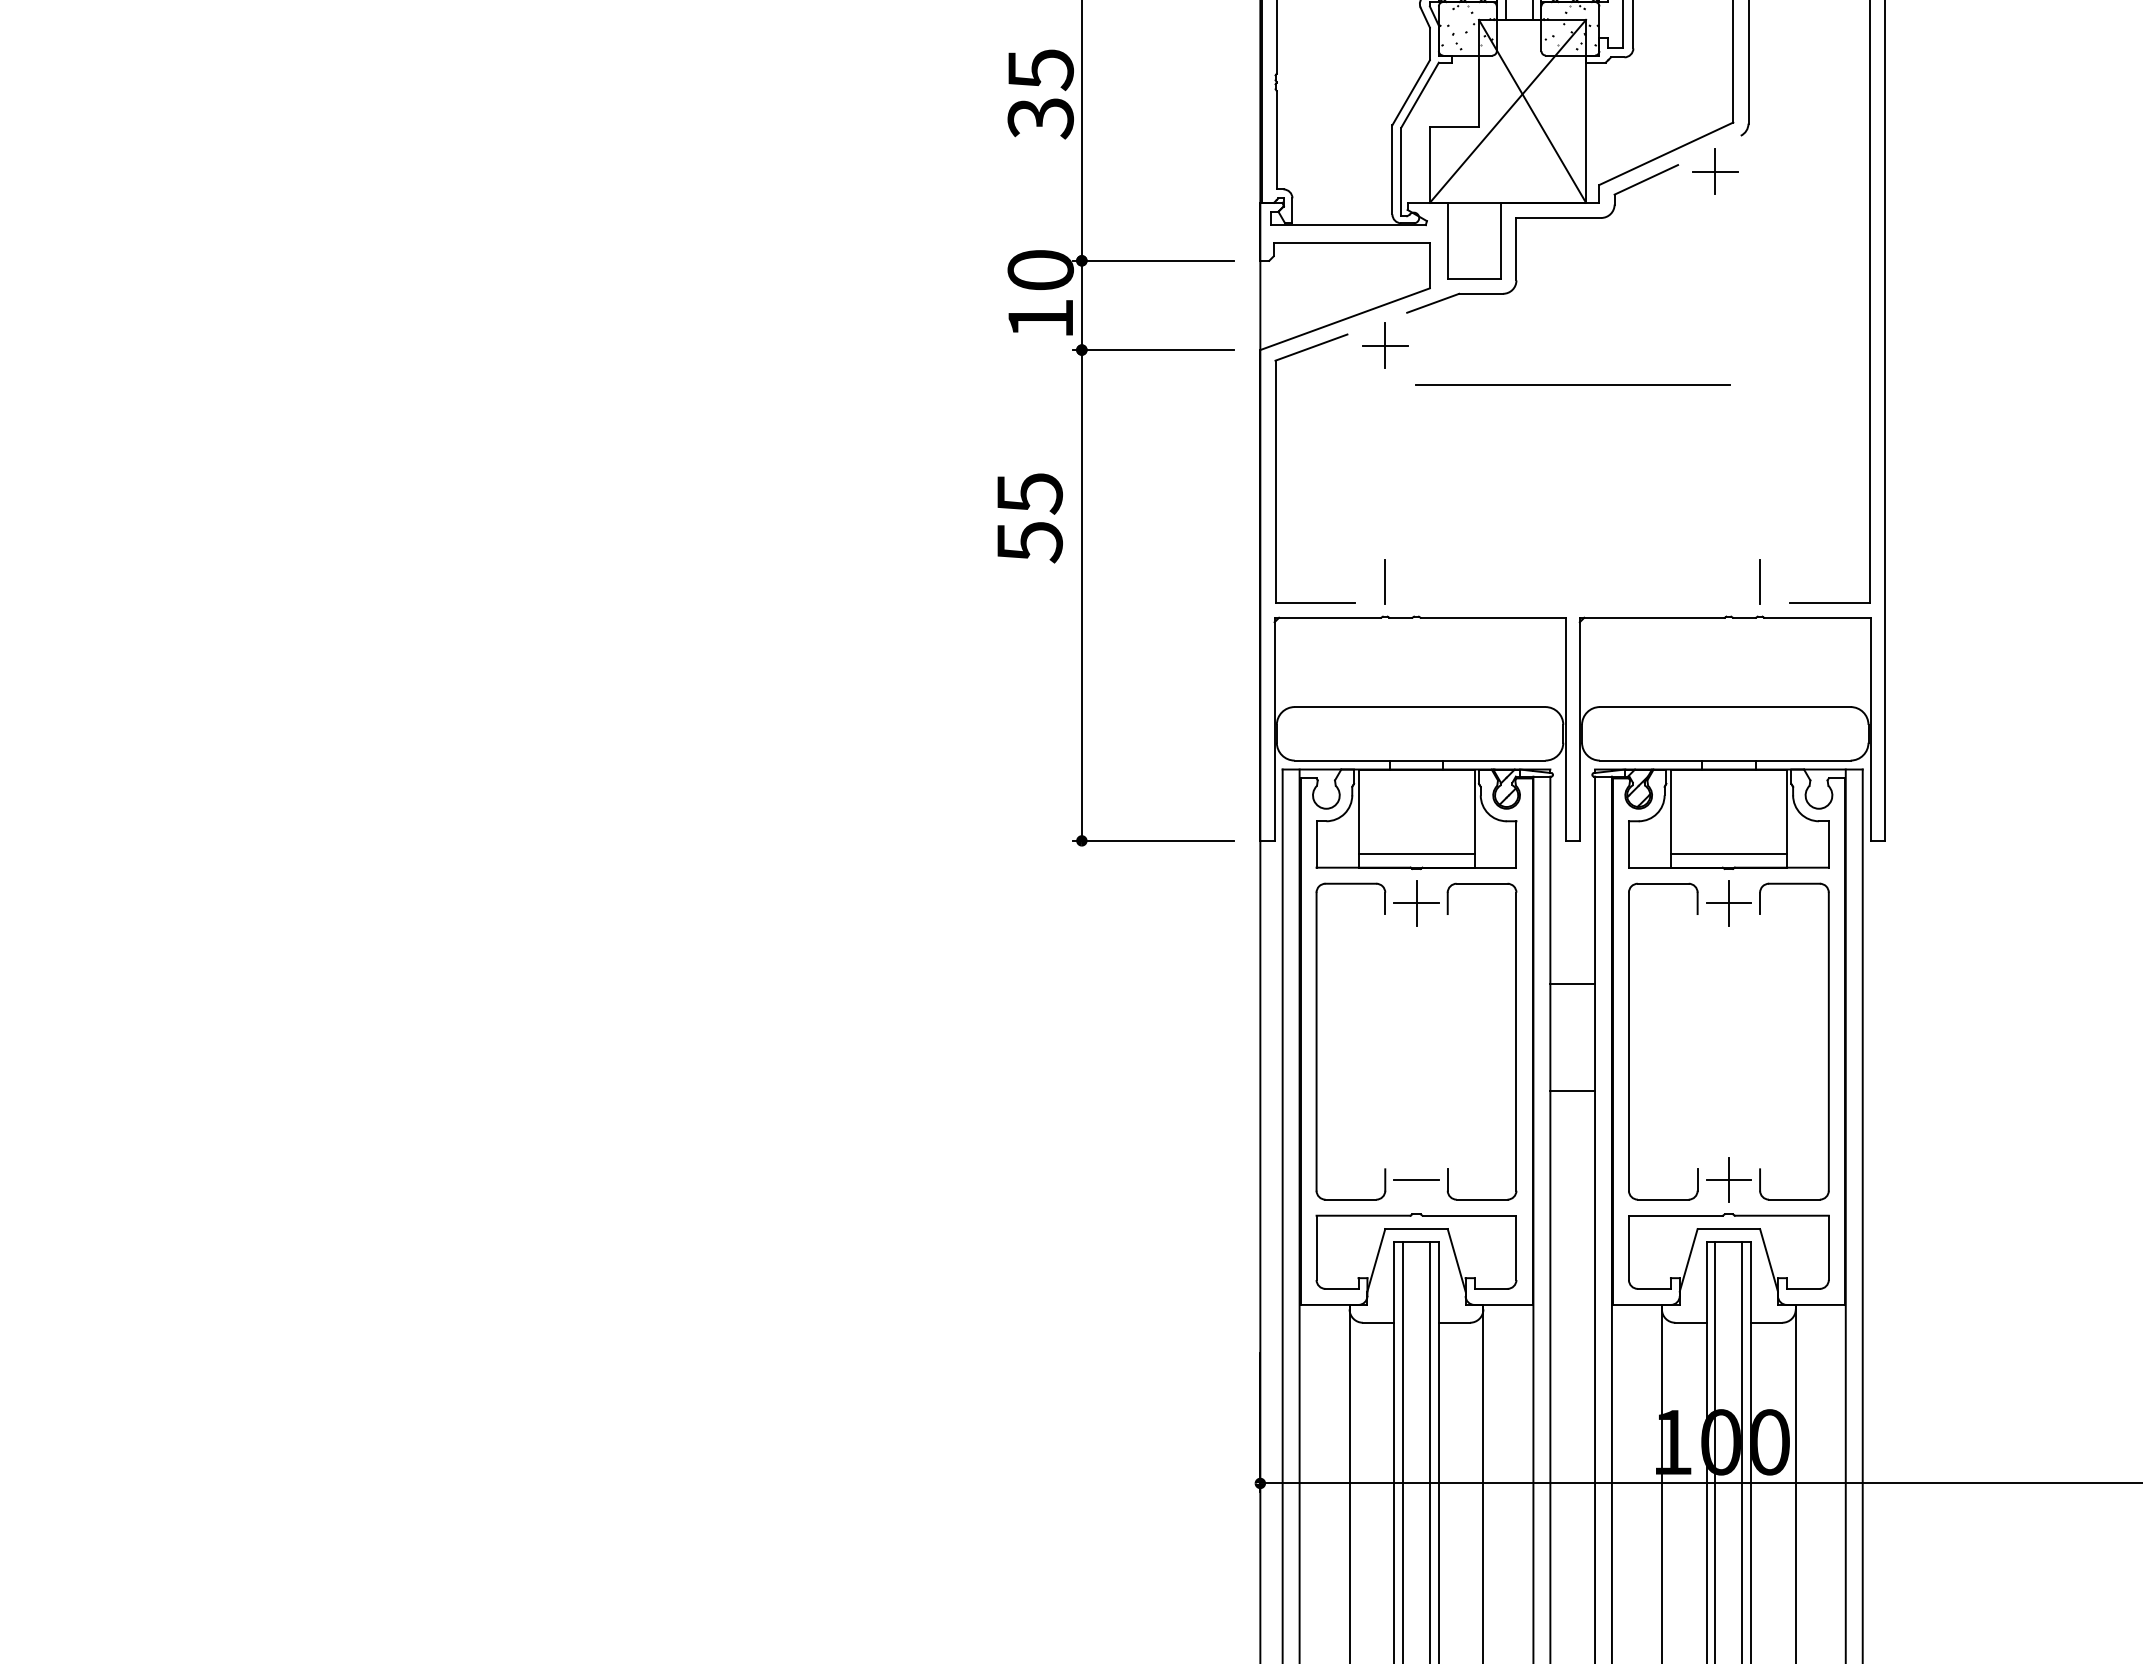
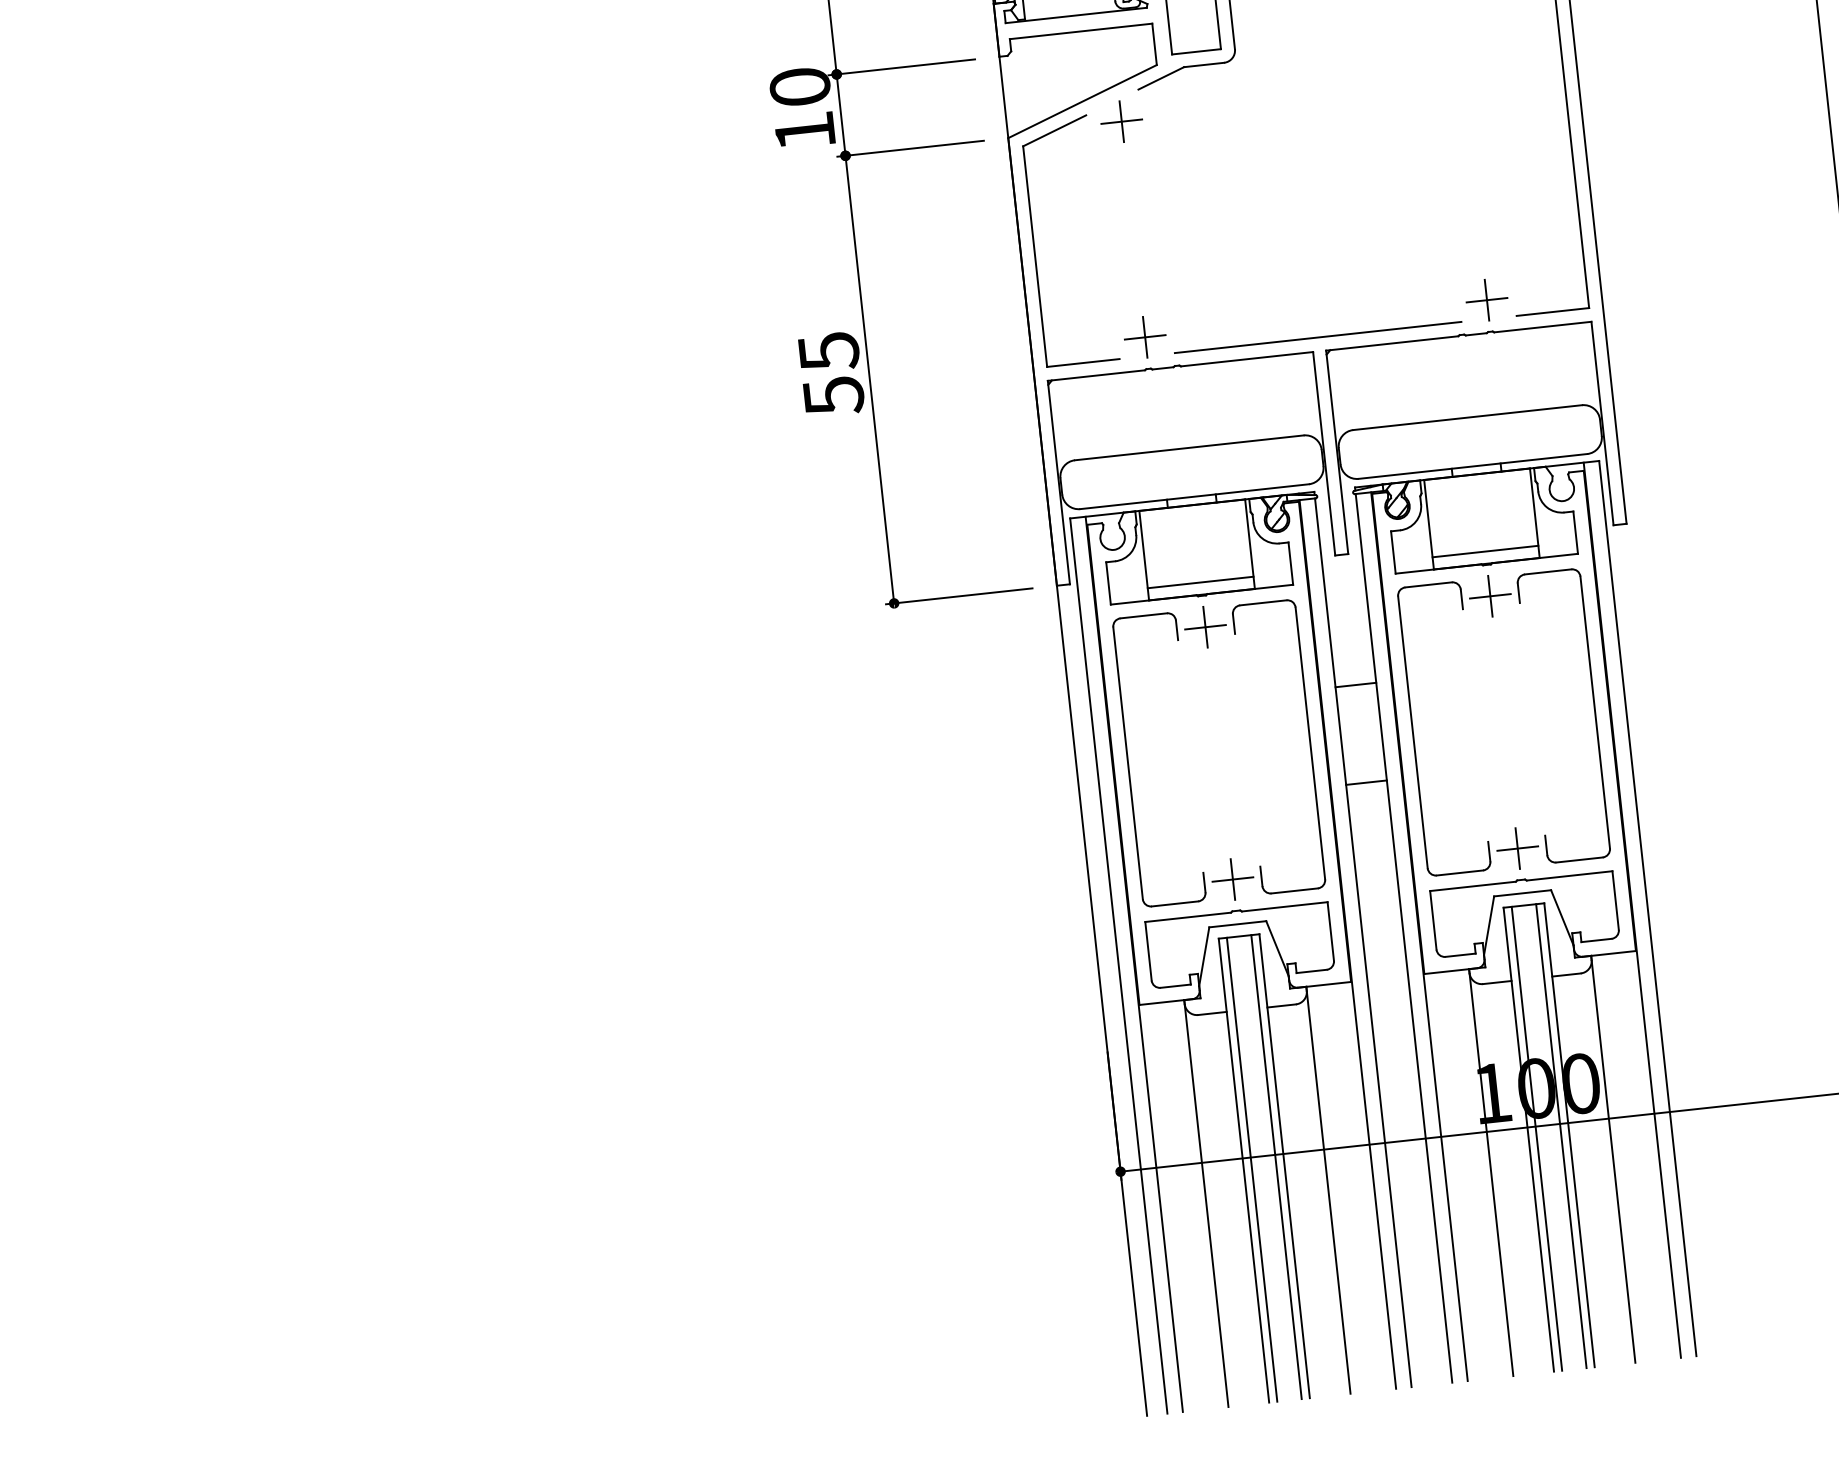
line: (1572, 384) -> (1317, 337), moved
text: (1029, 518) -> (831, 374), moved
line: (1384, 582) -> (1144, 337), added
line: (1759, 582) -> (1486, 300), added
line: (1416, 1179) -> (1232, 879), added

